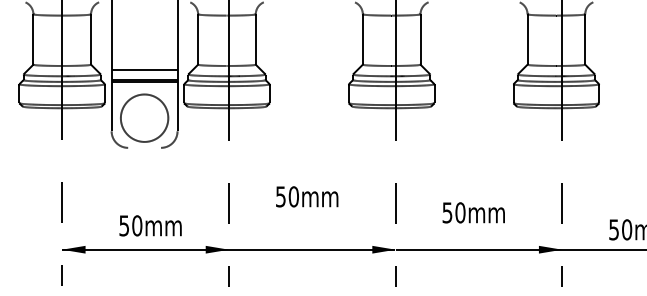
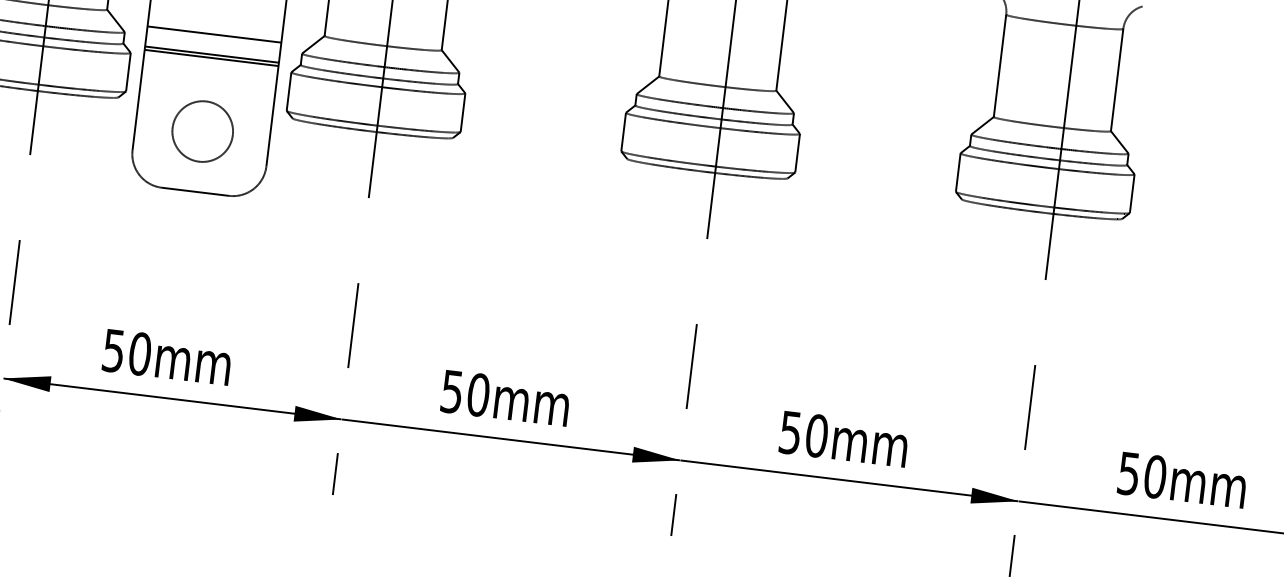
circle: (144, 118) -> (202, 132), size x0.62
line: (144, 147) -> (195, 191), added
text: (307, 196) -> (506, 397), moved
text: (473, 212) -> (843, 438), moved
text: (150, 225) -> (167, 356), moved

